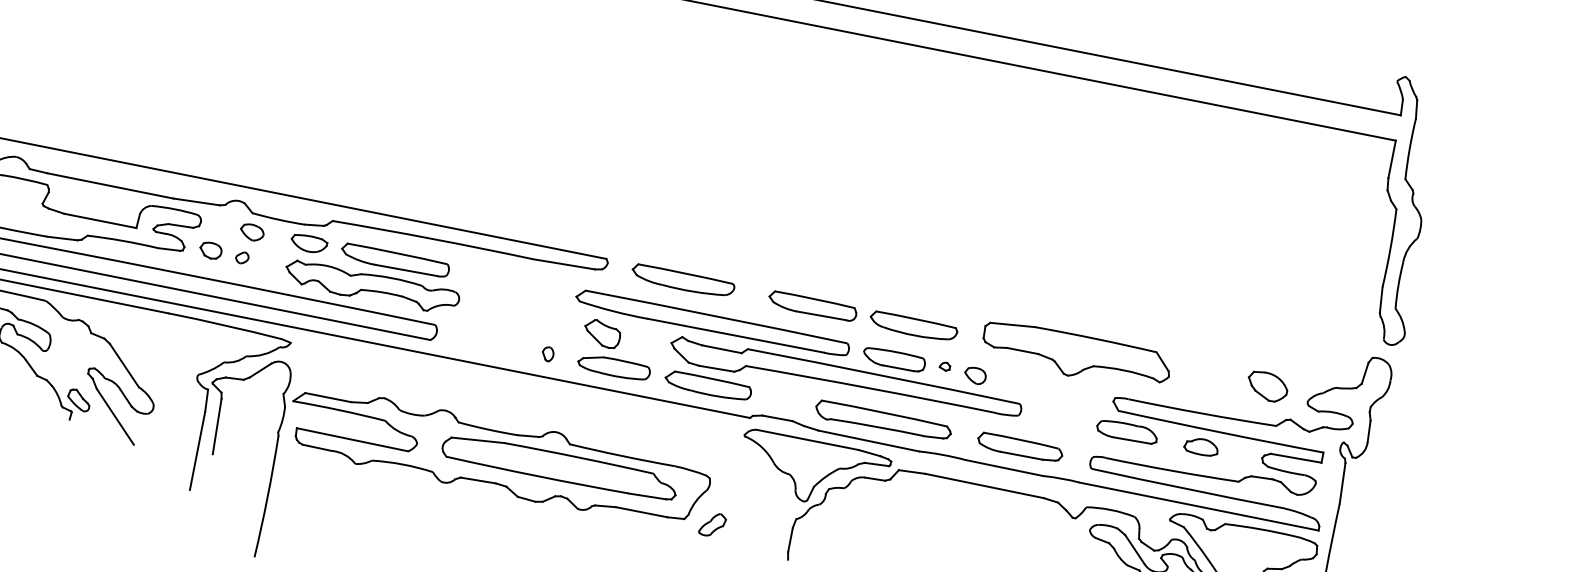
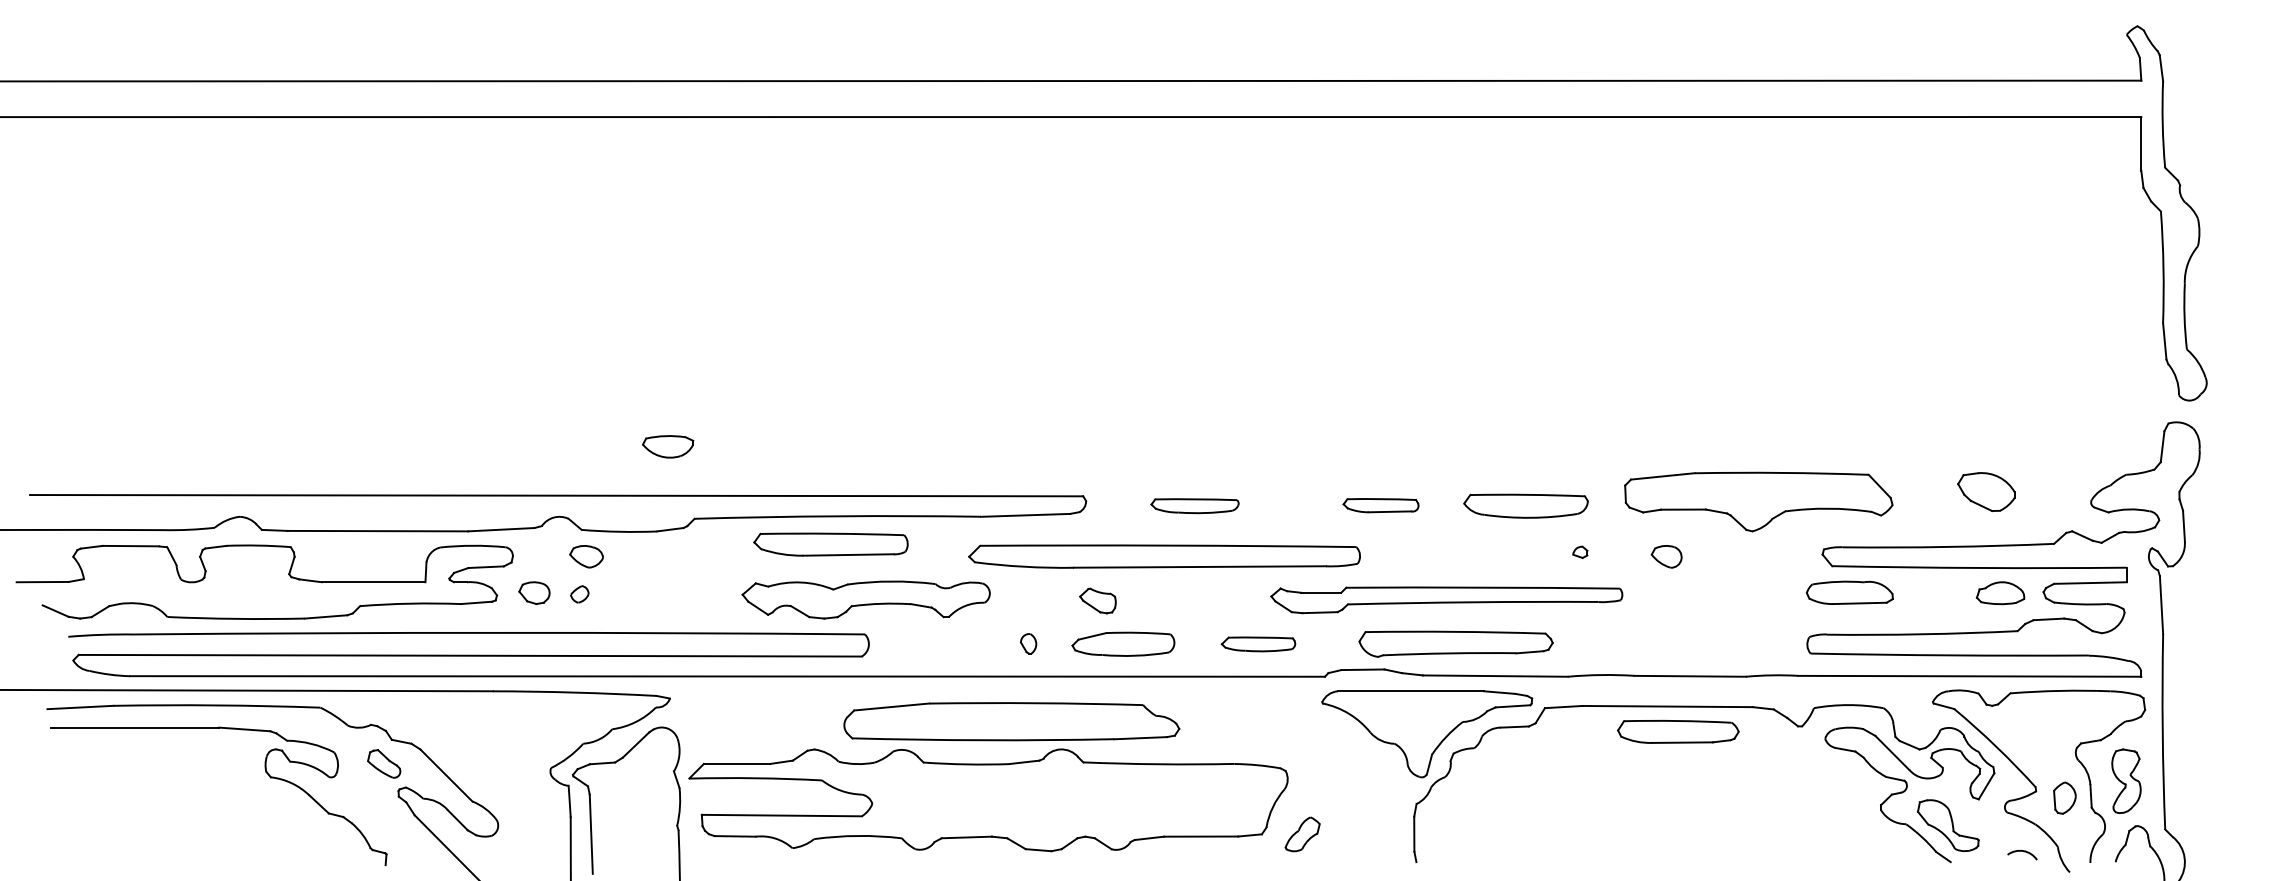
part: (309, 243) -> (668, 446), moved
part: (394, 260) -> (830, 544), moved
part: (682, 280) -> (1194, 505), size x0.6
part: (371, 287) -> (865, 599), moved
part: (812, 306) -> (1380, 505), size x0.6
part: (712, 323) -> (1164, 556), moved
part: (602, 333) -> (1097, 600), size x0.7
part: (894, 359) -> (1508, 556), removed
part: (975, 375) -> (1666, 556), moved
part: (845, 381) -> (1446, 600), size x0.7
part: (708, 386) -> (1258, 644), size x0.6
part: (1267, 386) -> (1986, 491), moved
part: (79, 400) -> (384, 763), moved
part: (882, 420) -> (1455, 643), moved
part: (1020, 447) -> (1678, 731), moved
part: (1201, 447) -> (2000, 593), moved
part: (559, 466) -> (1011, 721), moved

